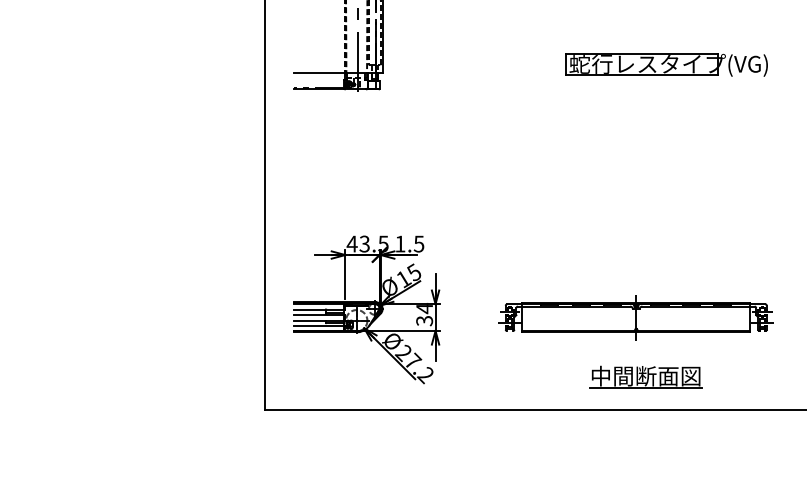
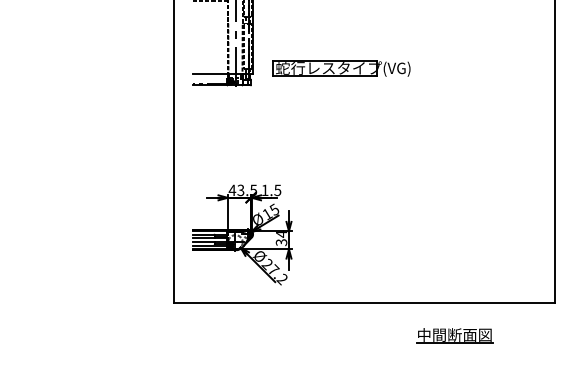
part: (666, 64) -> (341, 68), moved
part: (636, 317) -> (425, 240), removed
part: (645, 376) -> (454, 335), moved

